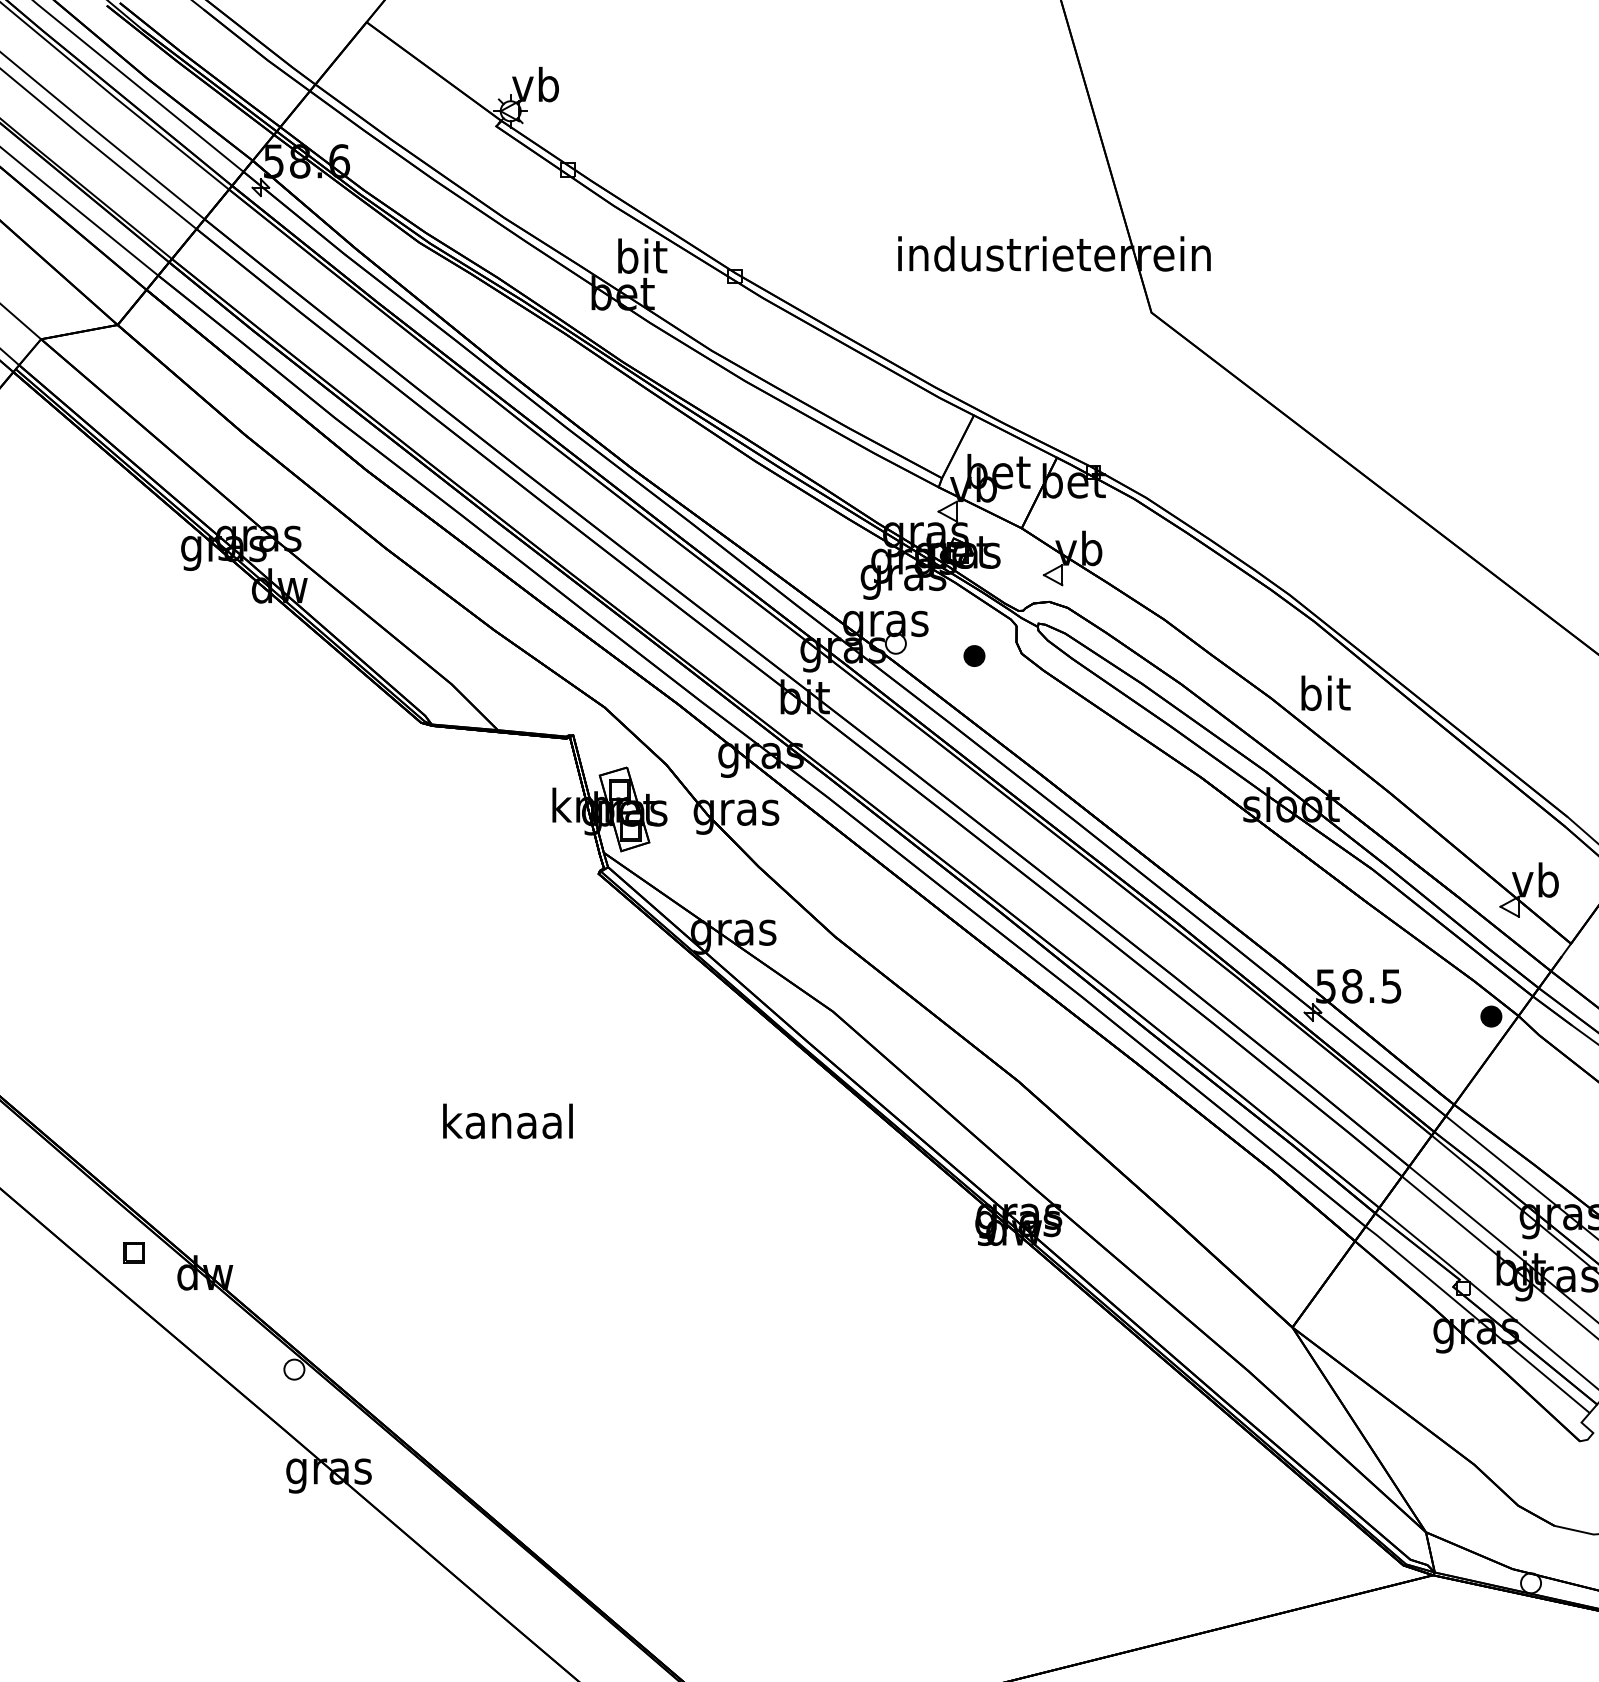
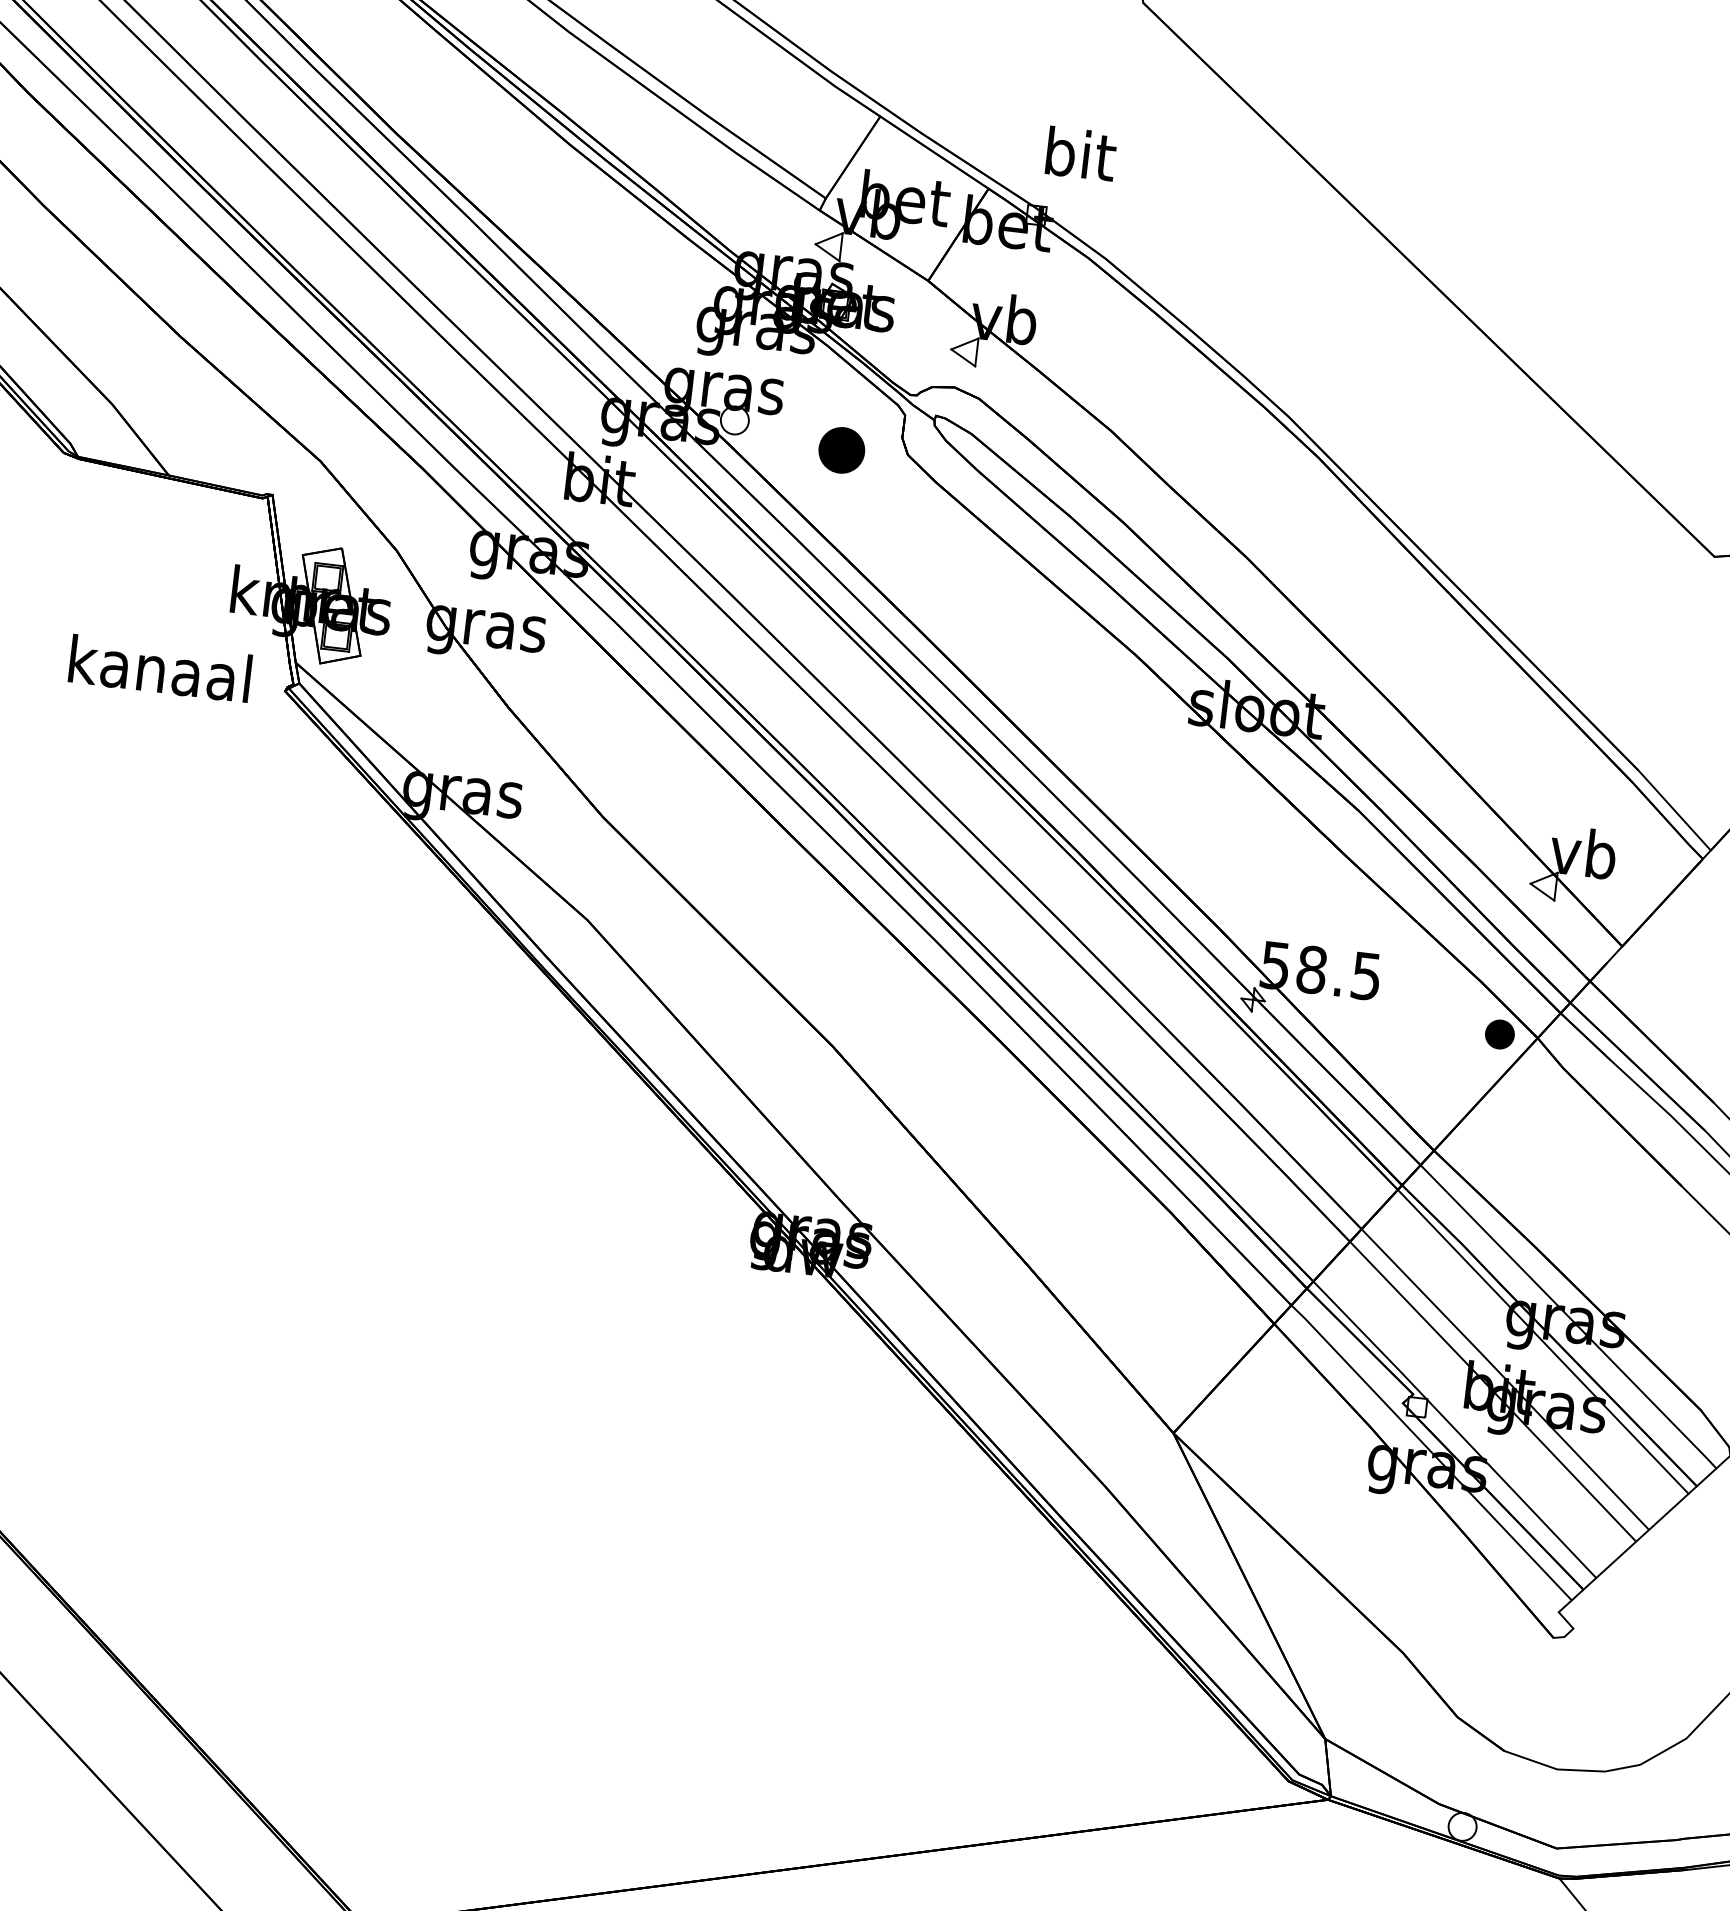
part: (974, 655) -> (841, 449), size x1.6
text: (1325, 692) -> (1080, 152), moved
text: (507, 1121) -> (159, 668), moved

